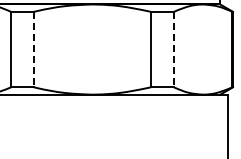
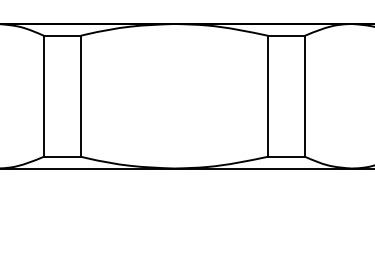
line: (33, 49) -> (79, 96), dashed -> solid
line: (173, 49) -> (304, 96), dashed -> solid

